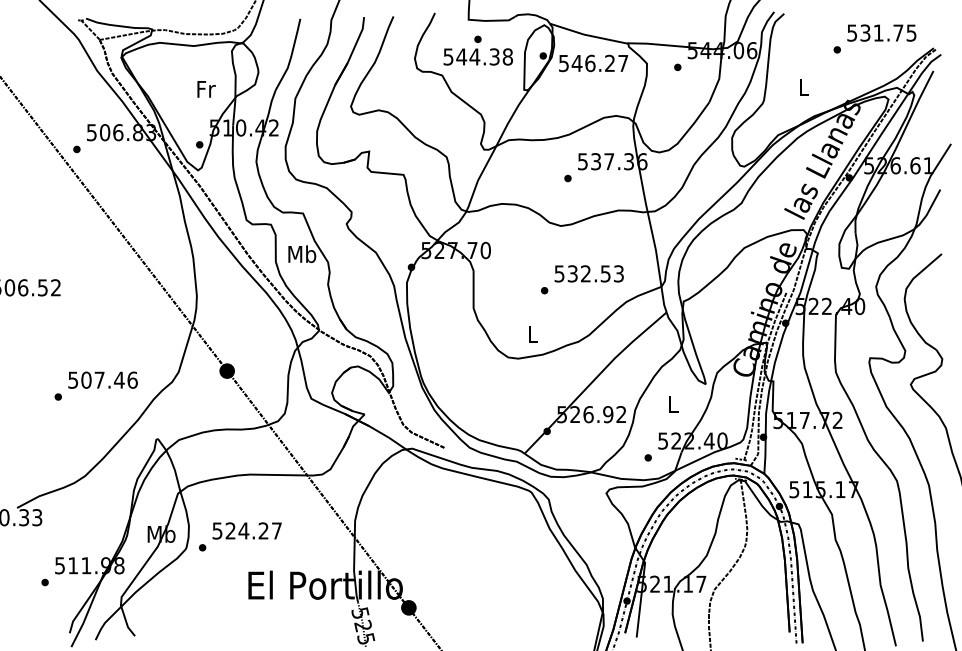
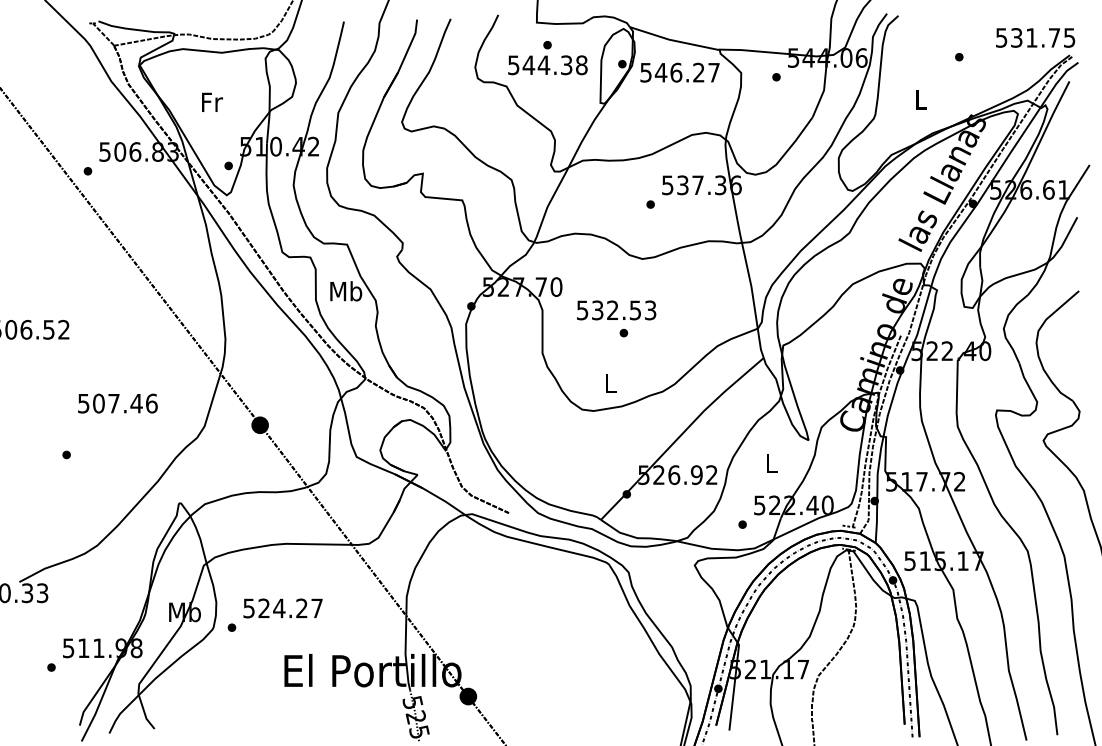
text: (881, 32) -> (1035, 37), moved
text: (206, 89) -> (212, 102), moved
text: (588, 273) -> (615, 309), moved
text: (102, 379) -> (117, 402), moved

